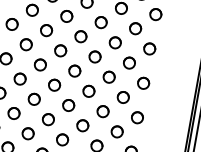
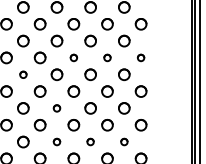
part: (80, 36) -> (73, 57), size x0.6
part: (115, 42) -> (107, 57), size x0.6
part: (26, 44) -> (23, 74), size x0.6
part: (149, 48) -> (140, 57), size x0.6
part: (54, 85) -> (56, 108), size x0.6
part: (47, 118) -> (56, 141), size x0.6
part: (82, 125) -> (90, 141), size x0.6
part: (117, 131) -> (124, 141), size x0.6

